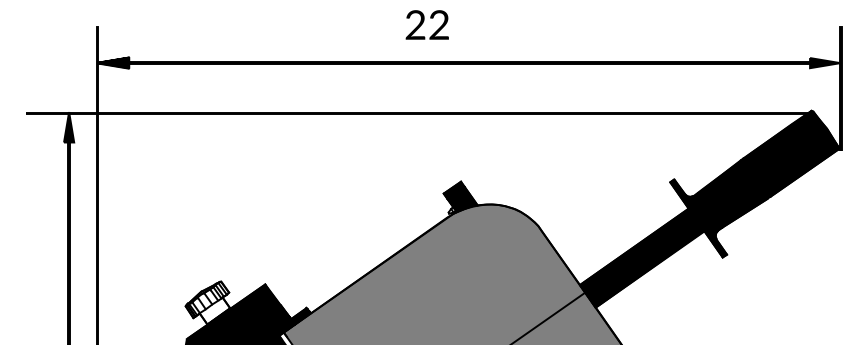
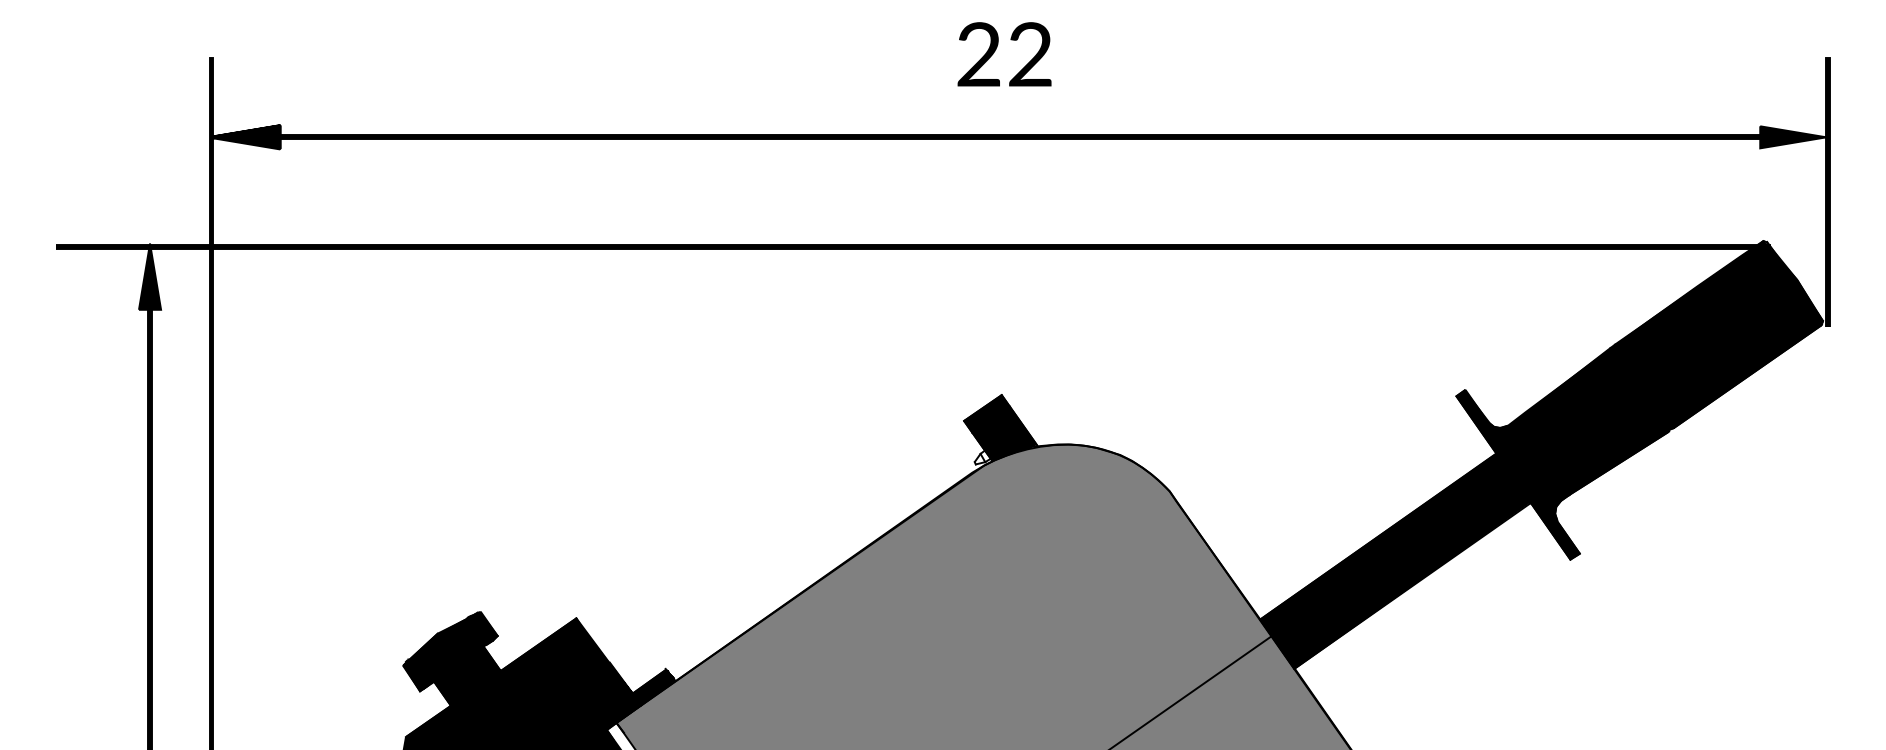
text: (426, 24) -> (1002, 53), moved
fill: (207, 302) -> (450, 657), added

